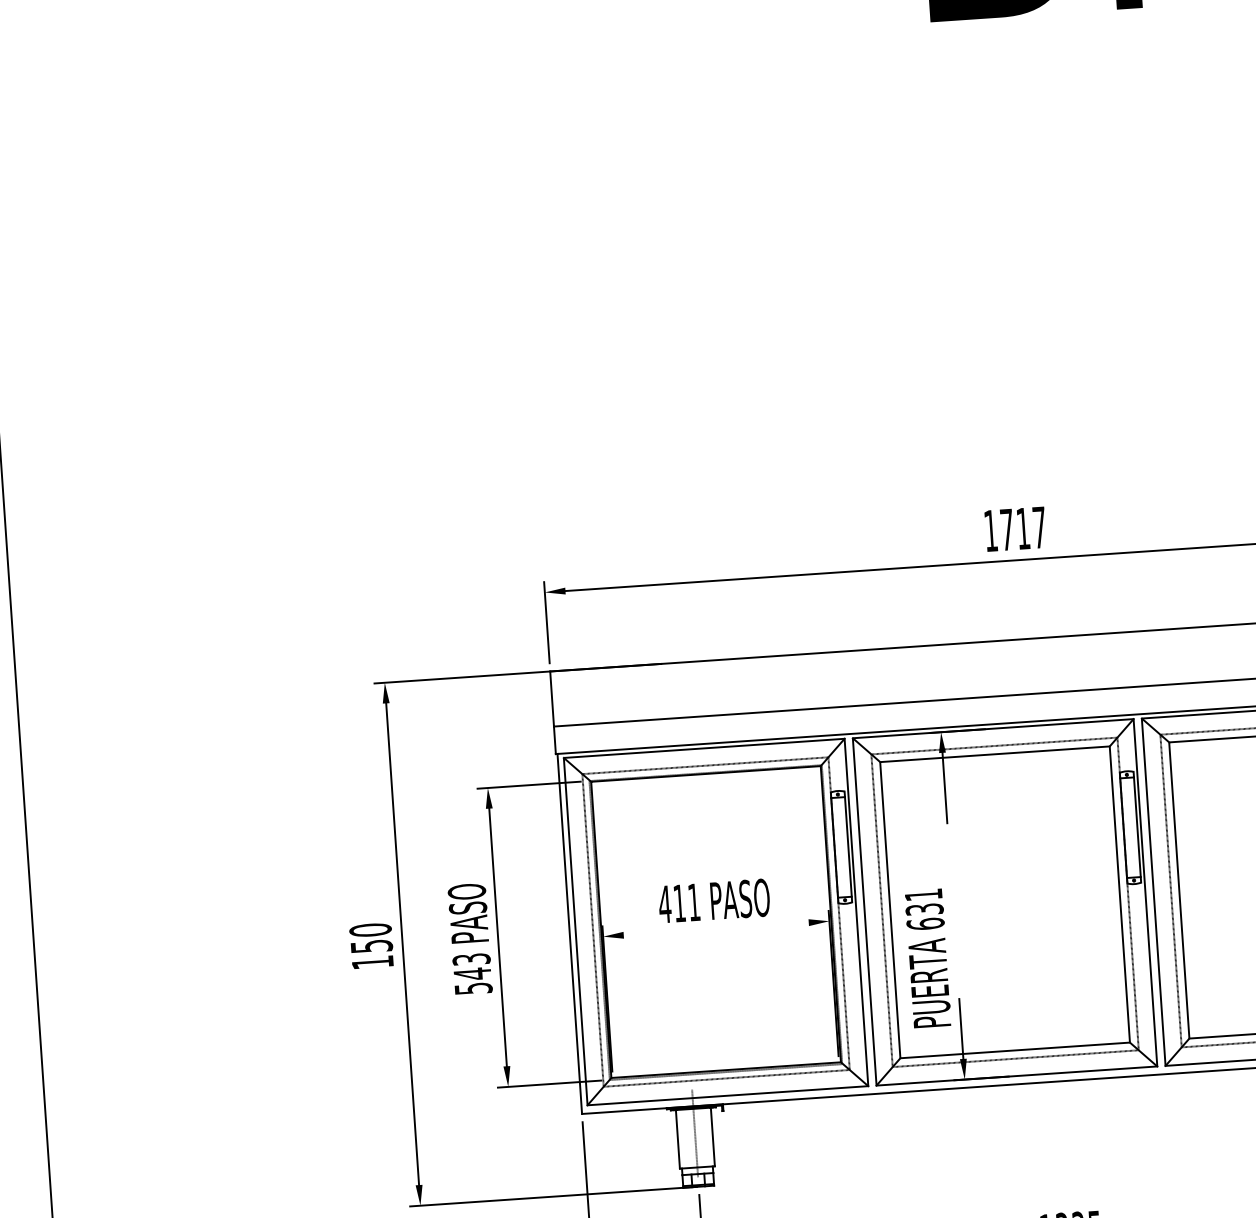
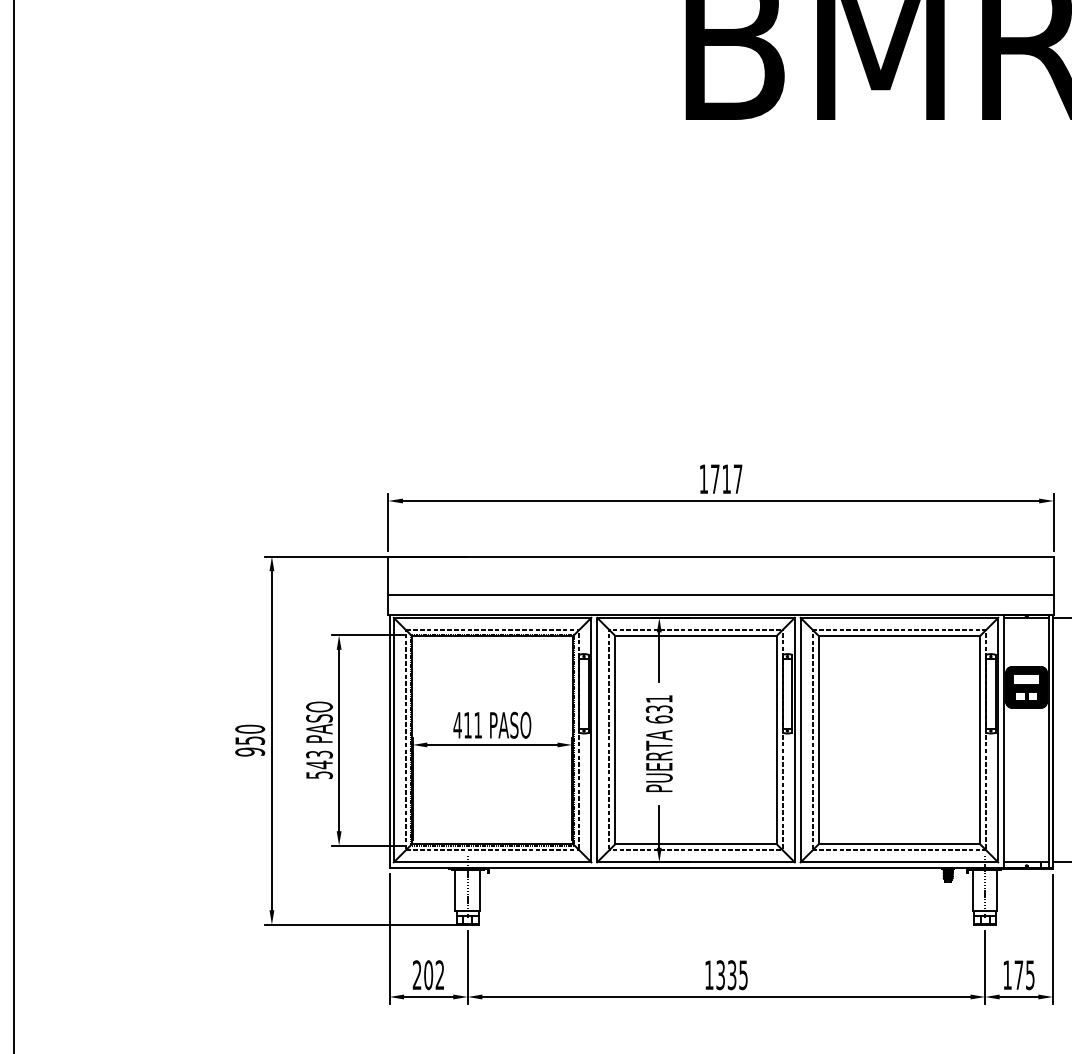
line: (716, 928) -> (492, 744), added
text: (926, 958) -> (658, 743), moved
text: (373, 961) -> (250, 751), 150 -> 950

